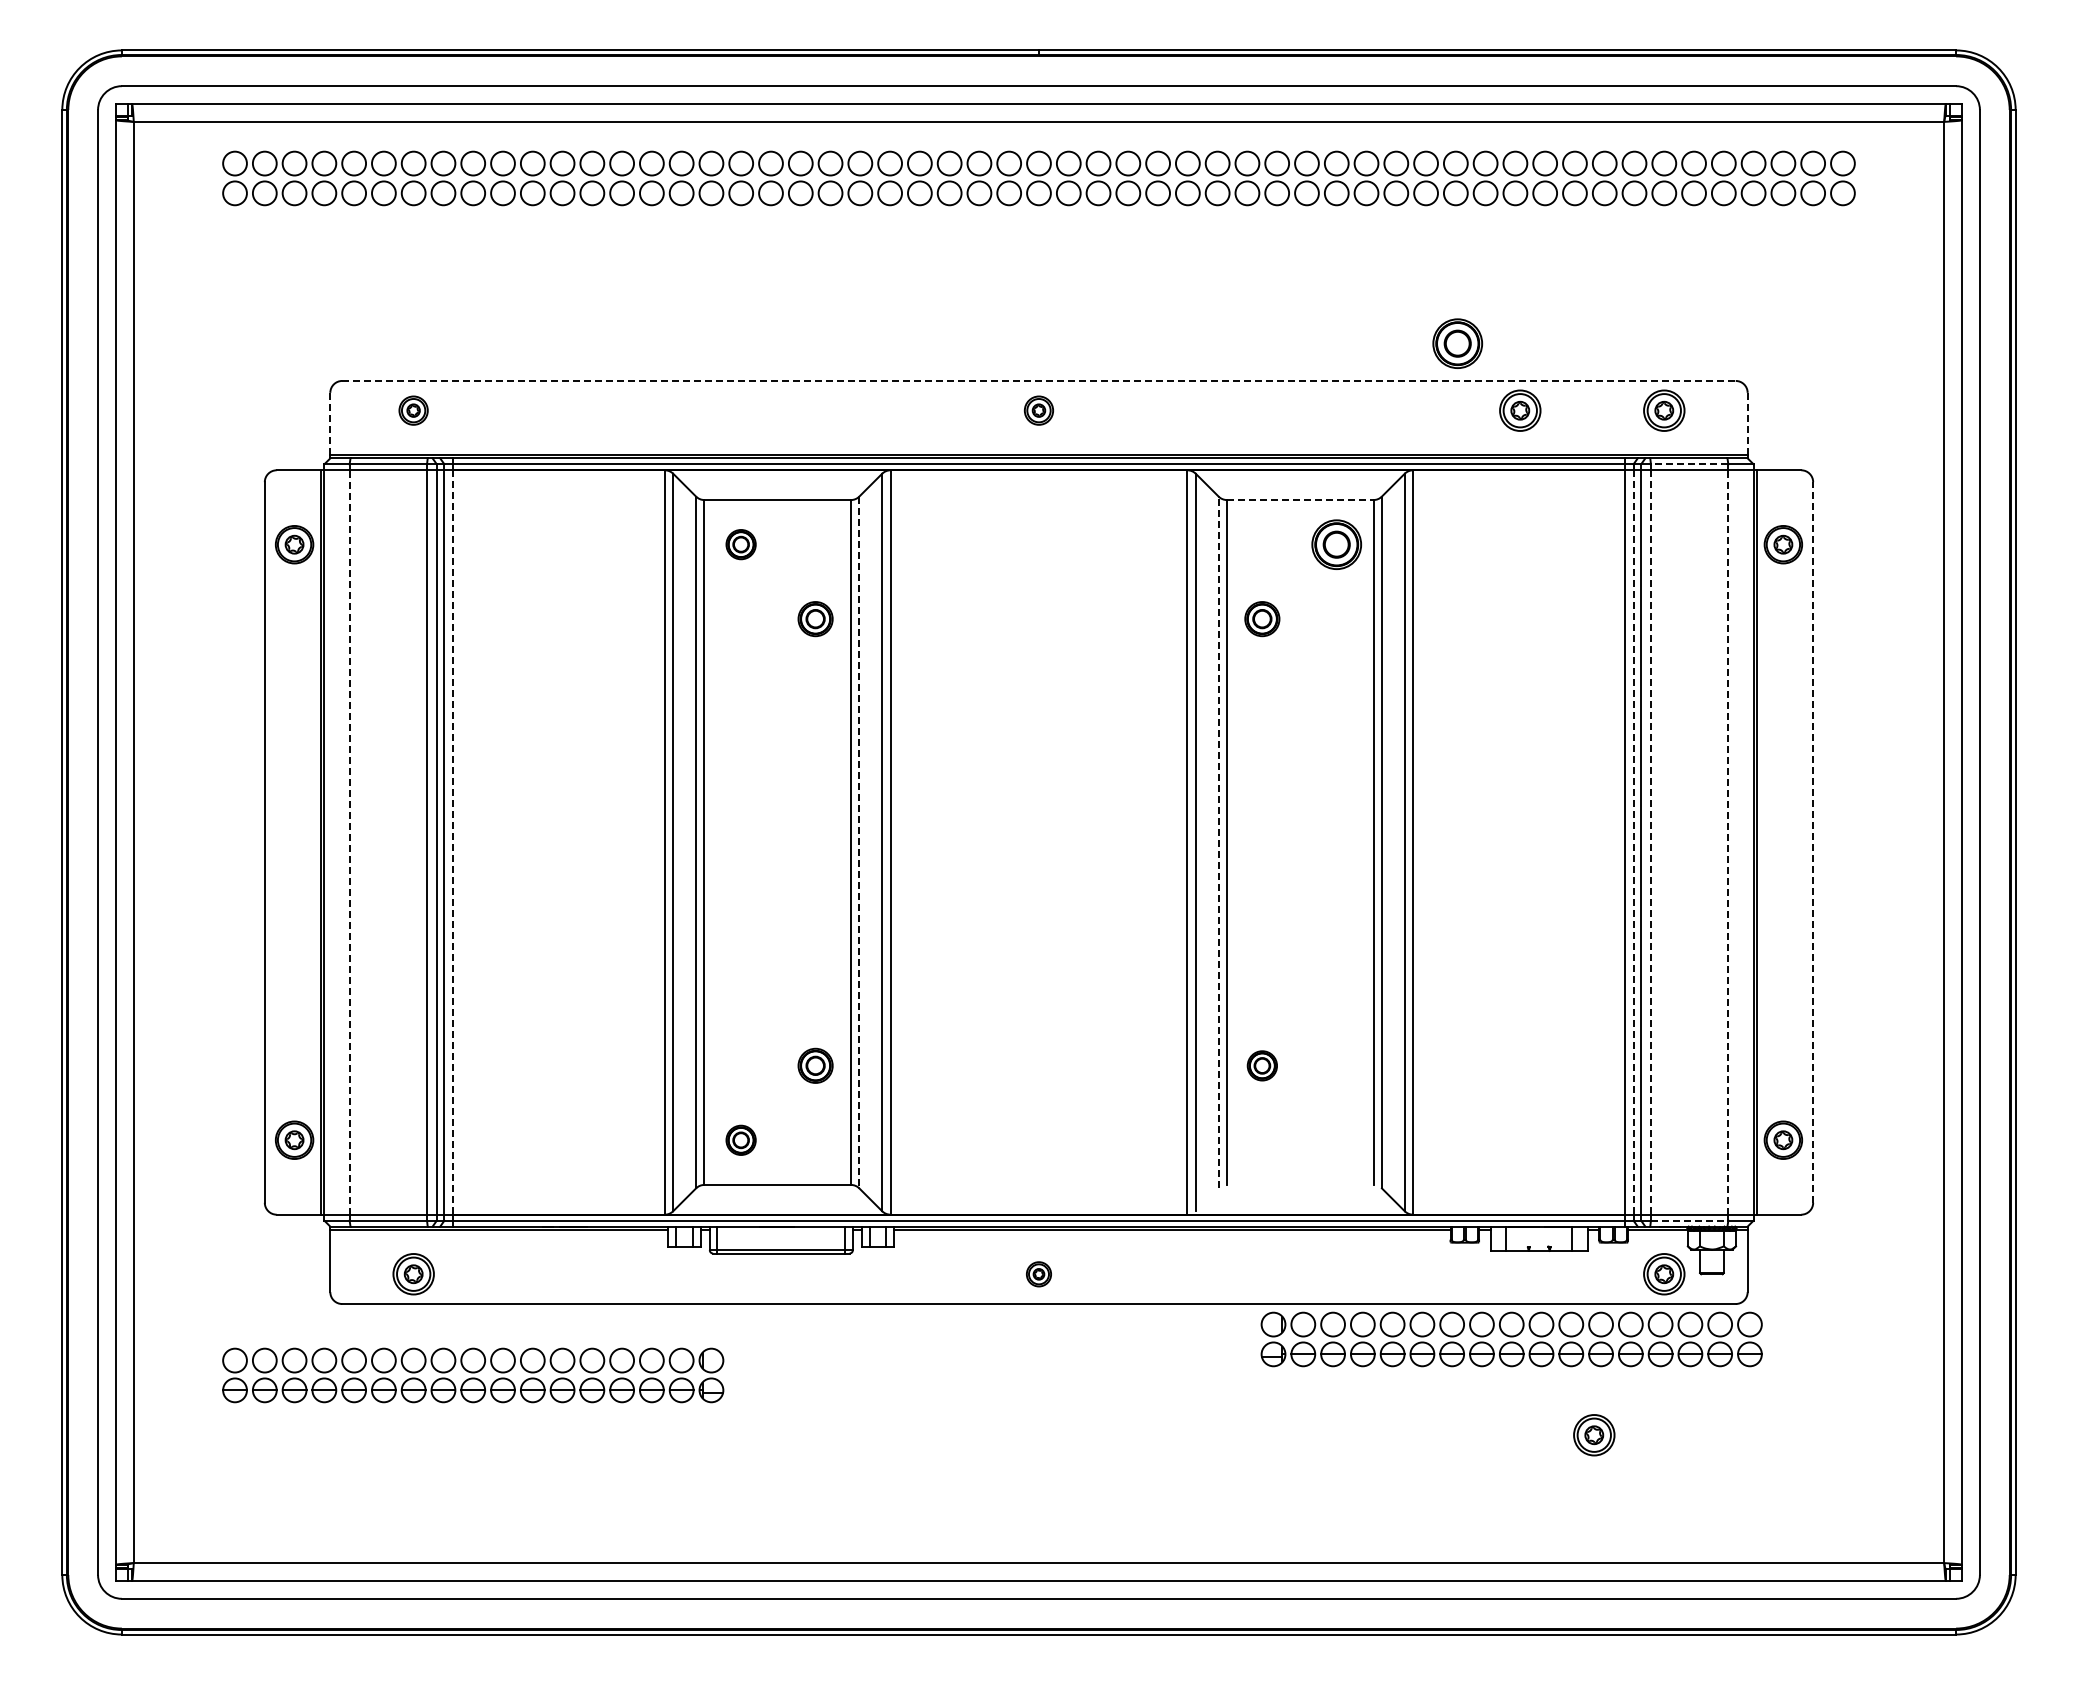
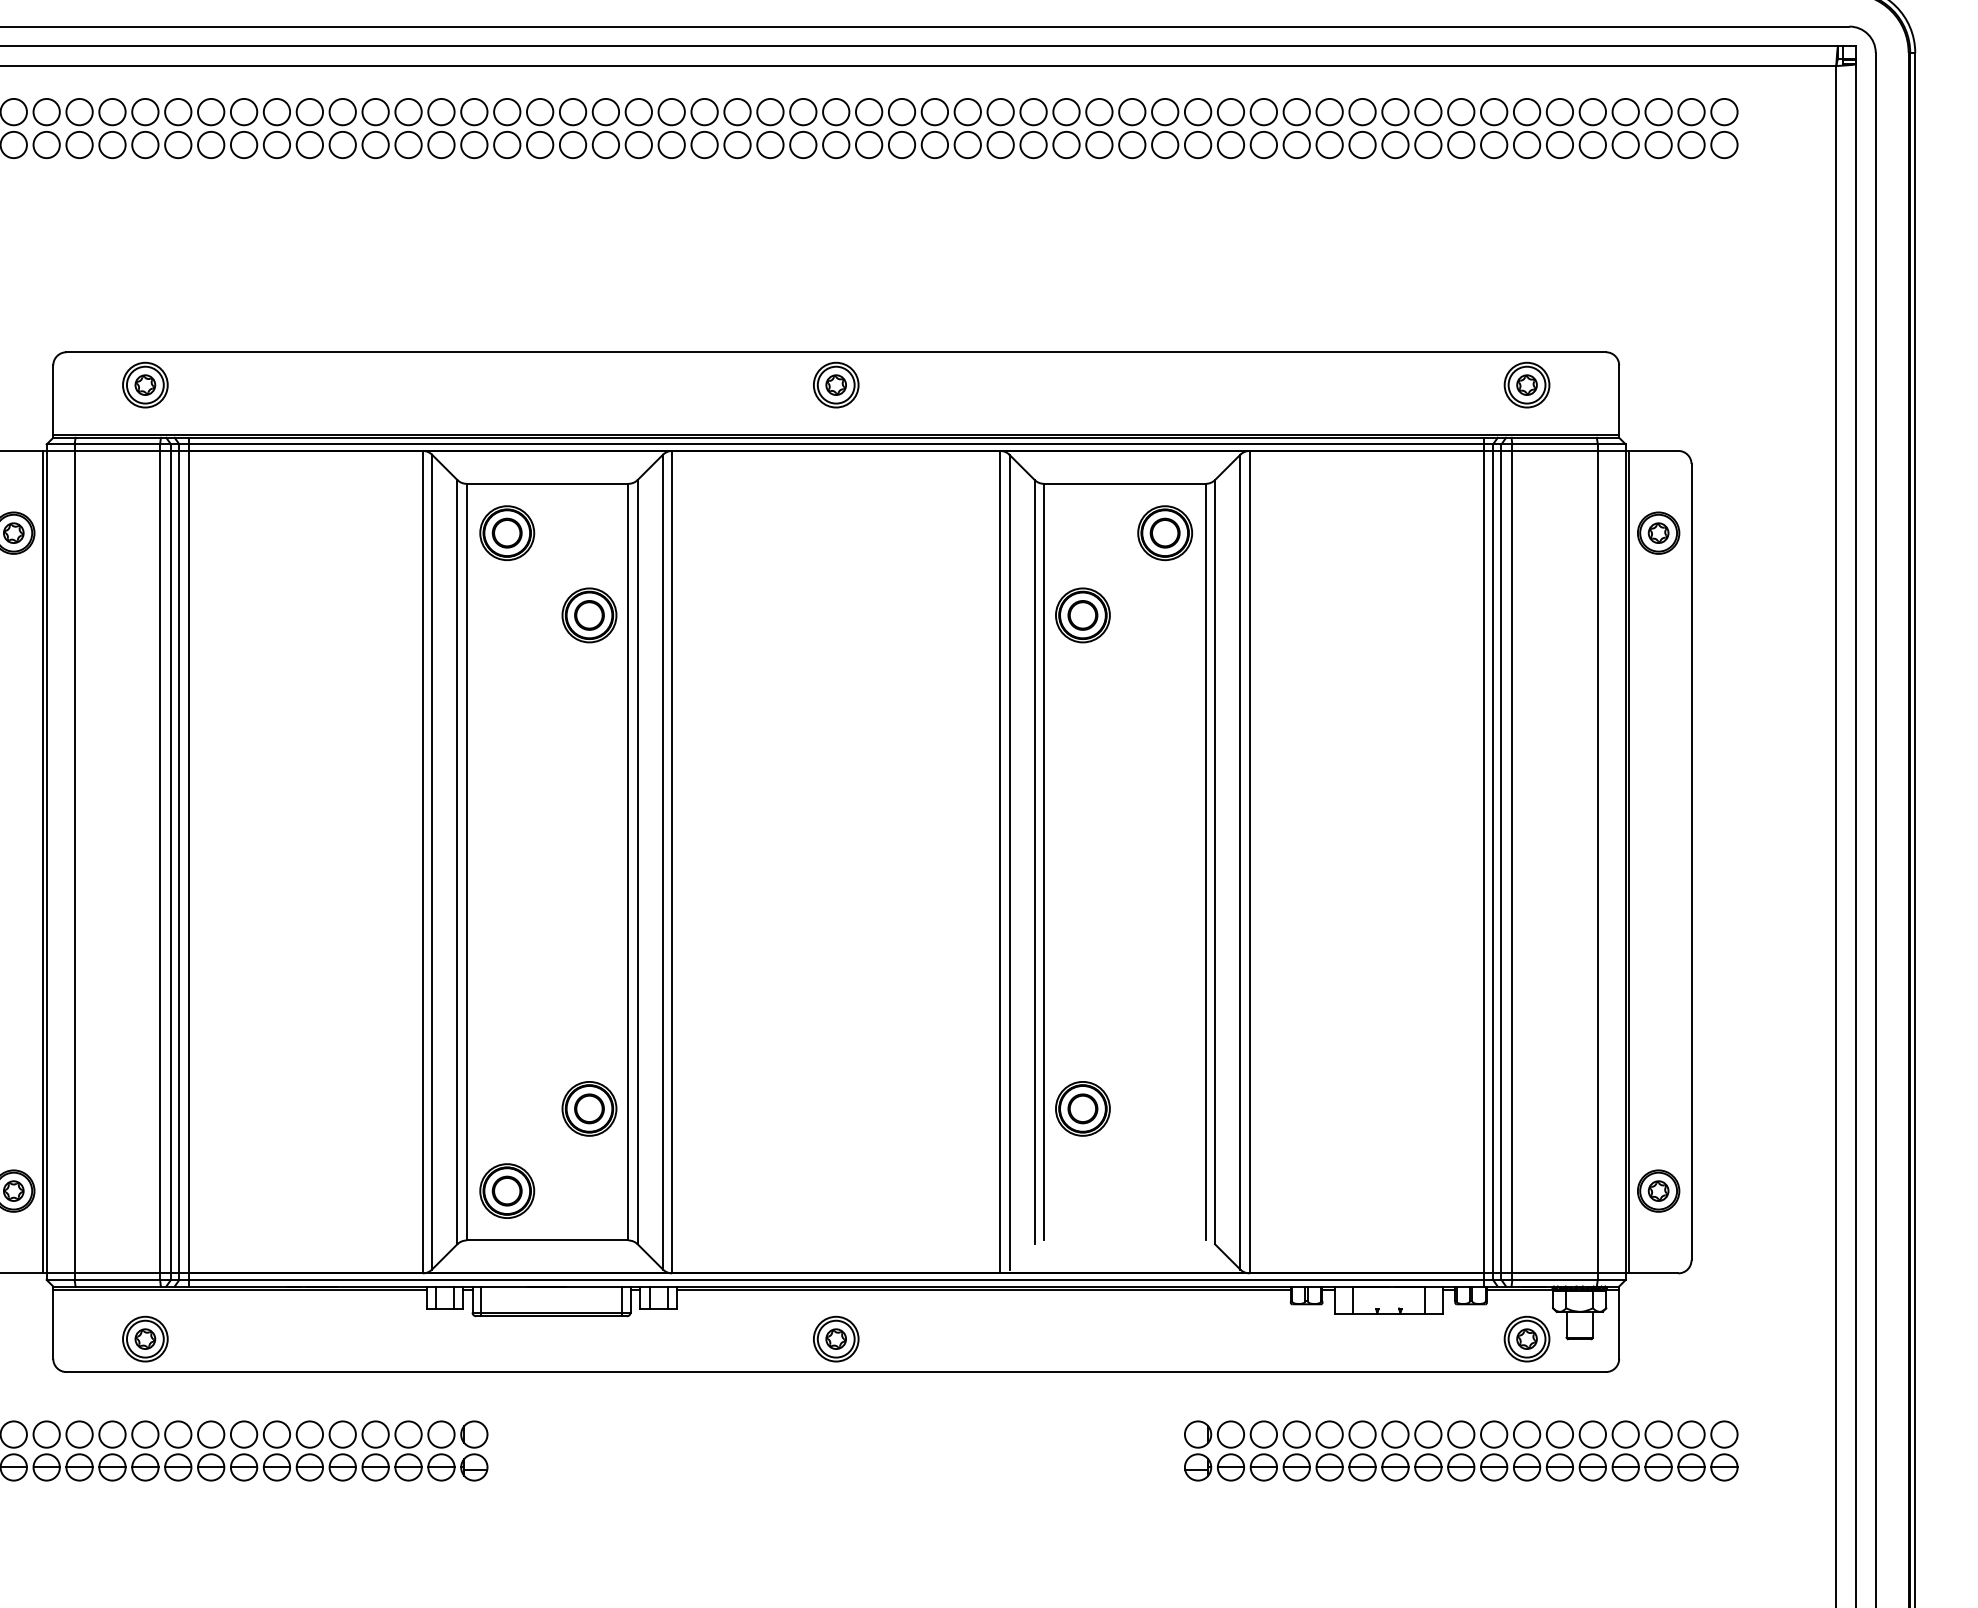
part: (1457, 343) -> (1298, 310), removed
line: (1038, 380) -> (835, 351), dashed -> solid
part: (413, 410) -> (145, 384), size x1.43
part: (1038, 410) -> (835, 384), size x1.43
part: (1520, 410) -> (1368, 384), removed
line: (330, 423) -> (53, 399), dashed -> solid
line: (1747, 424) -> (1618, 400), dashed -> solid
line: (1689, 464) -> (1554, 444), dashed -> solid
line: (1300, 500) -> (1125, 484), dashed -> solid
part: (740, 544) -> (506, 532), size x1.67
part: (815, 618) -> (589, 614), size x1.43
part: (1262, 618) -> (1083, 614), size x1.43
line: (349, 842) -> (74, 862), dashed -> solid
line: (452, 842) -> (188, 862), dashed -> solid
line: (859, 842) -> (637, 862), dashed -> solid
line: (1218, 842) -> (1034, 862), dashed -> solid
line: (1633, 842) -> (1493, 862), dashed -> solid
line: (1650, 842) -> (1511, 862), dashed -> solid
line: (1728, 842) -> (1597, 862), dashed -> solid
line: (1813, 842) -> (1691, 862), dashed -> solid
part: (815, 1065) -> (589, 1108), size x1.43
part: (1262, 1065) -> (1083, 1108), size x1.67
part: (740, 1140) -> (506, 1191), size x1.67
line: (1689, 1220) -> (1554, 1279), dashed -> solid
part: (1038, 1274) -> (835, 1339), size x1.67
part: (1511, 1339) -> (1460, 1451), moved
part: (1594, 1435) -> (1449, 1517), removed

